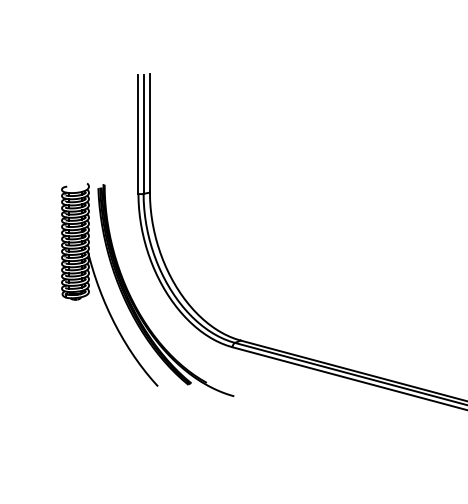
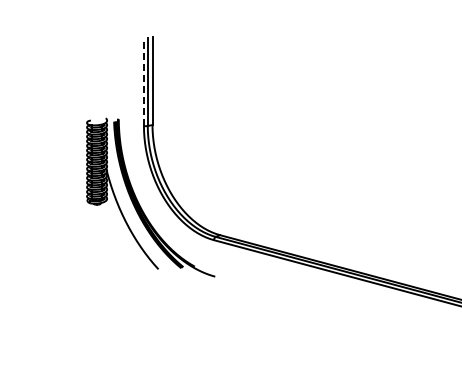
line: (137, 134) -> (143, 81), solid -> dashed

